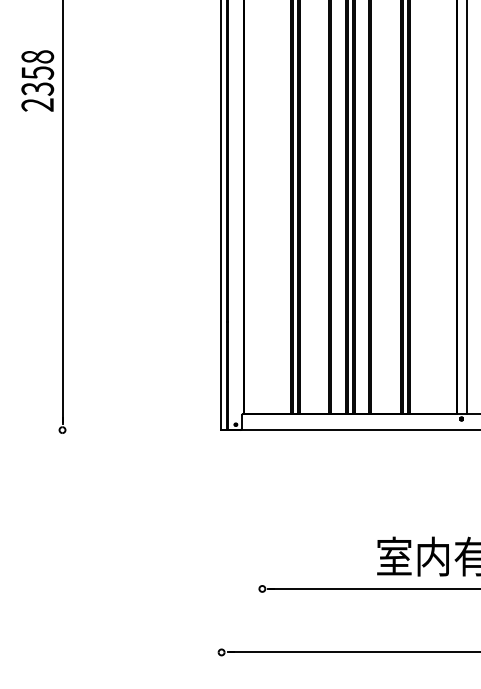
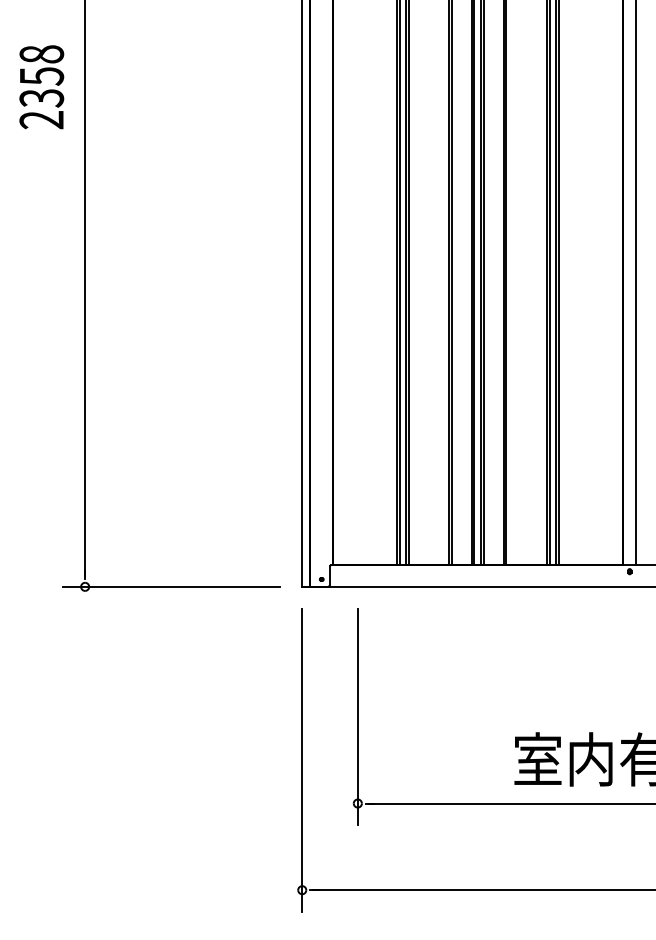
text: (37, 80) -> (41, 86), moved
line: (125, 430) -> (171, 587), added
line: (262, 525) -> (358, 716), added
line: (221, 557) -> (302, 760), added

